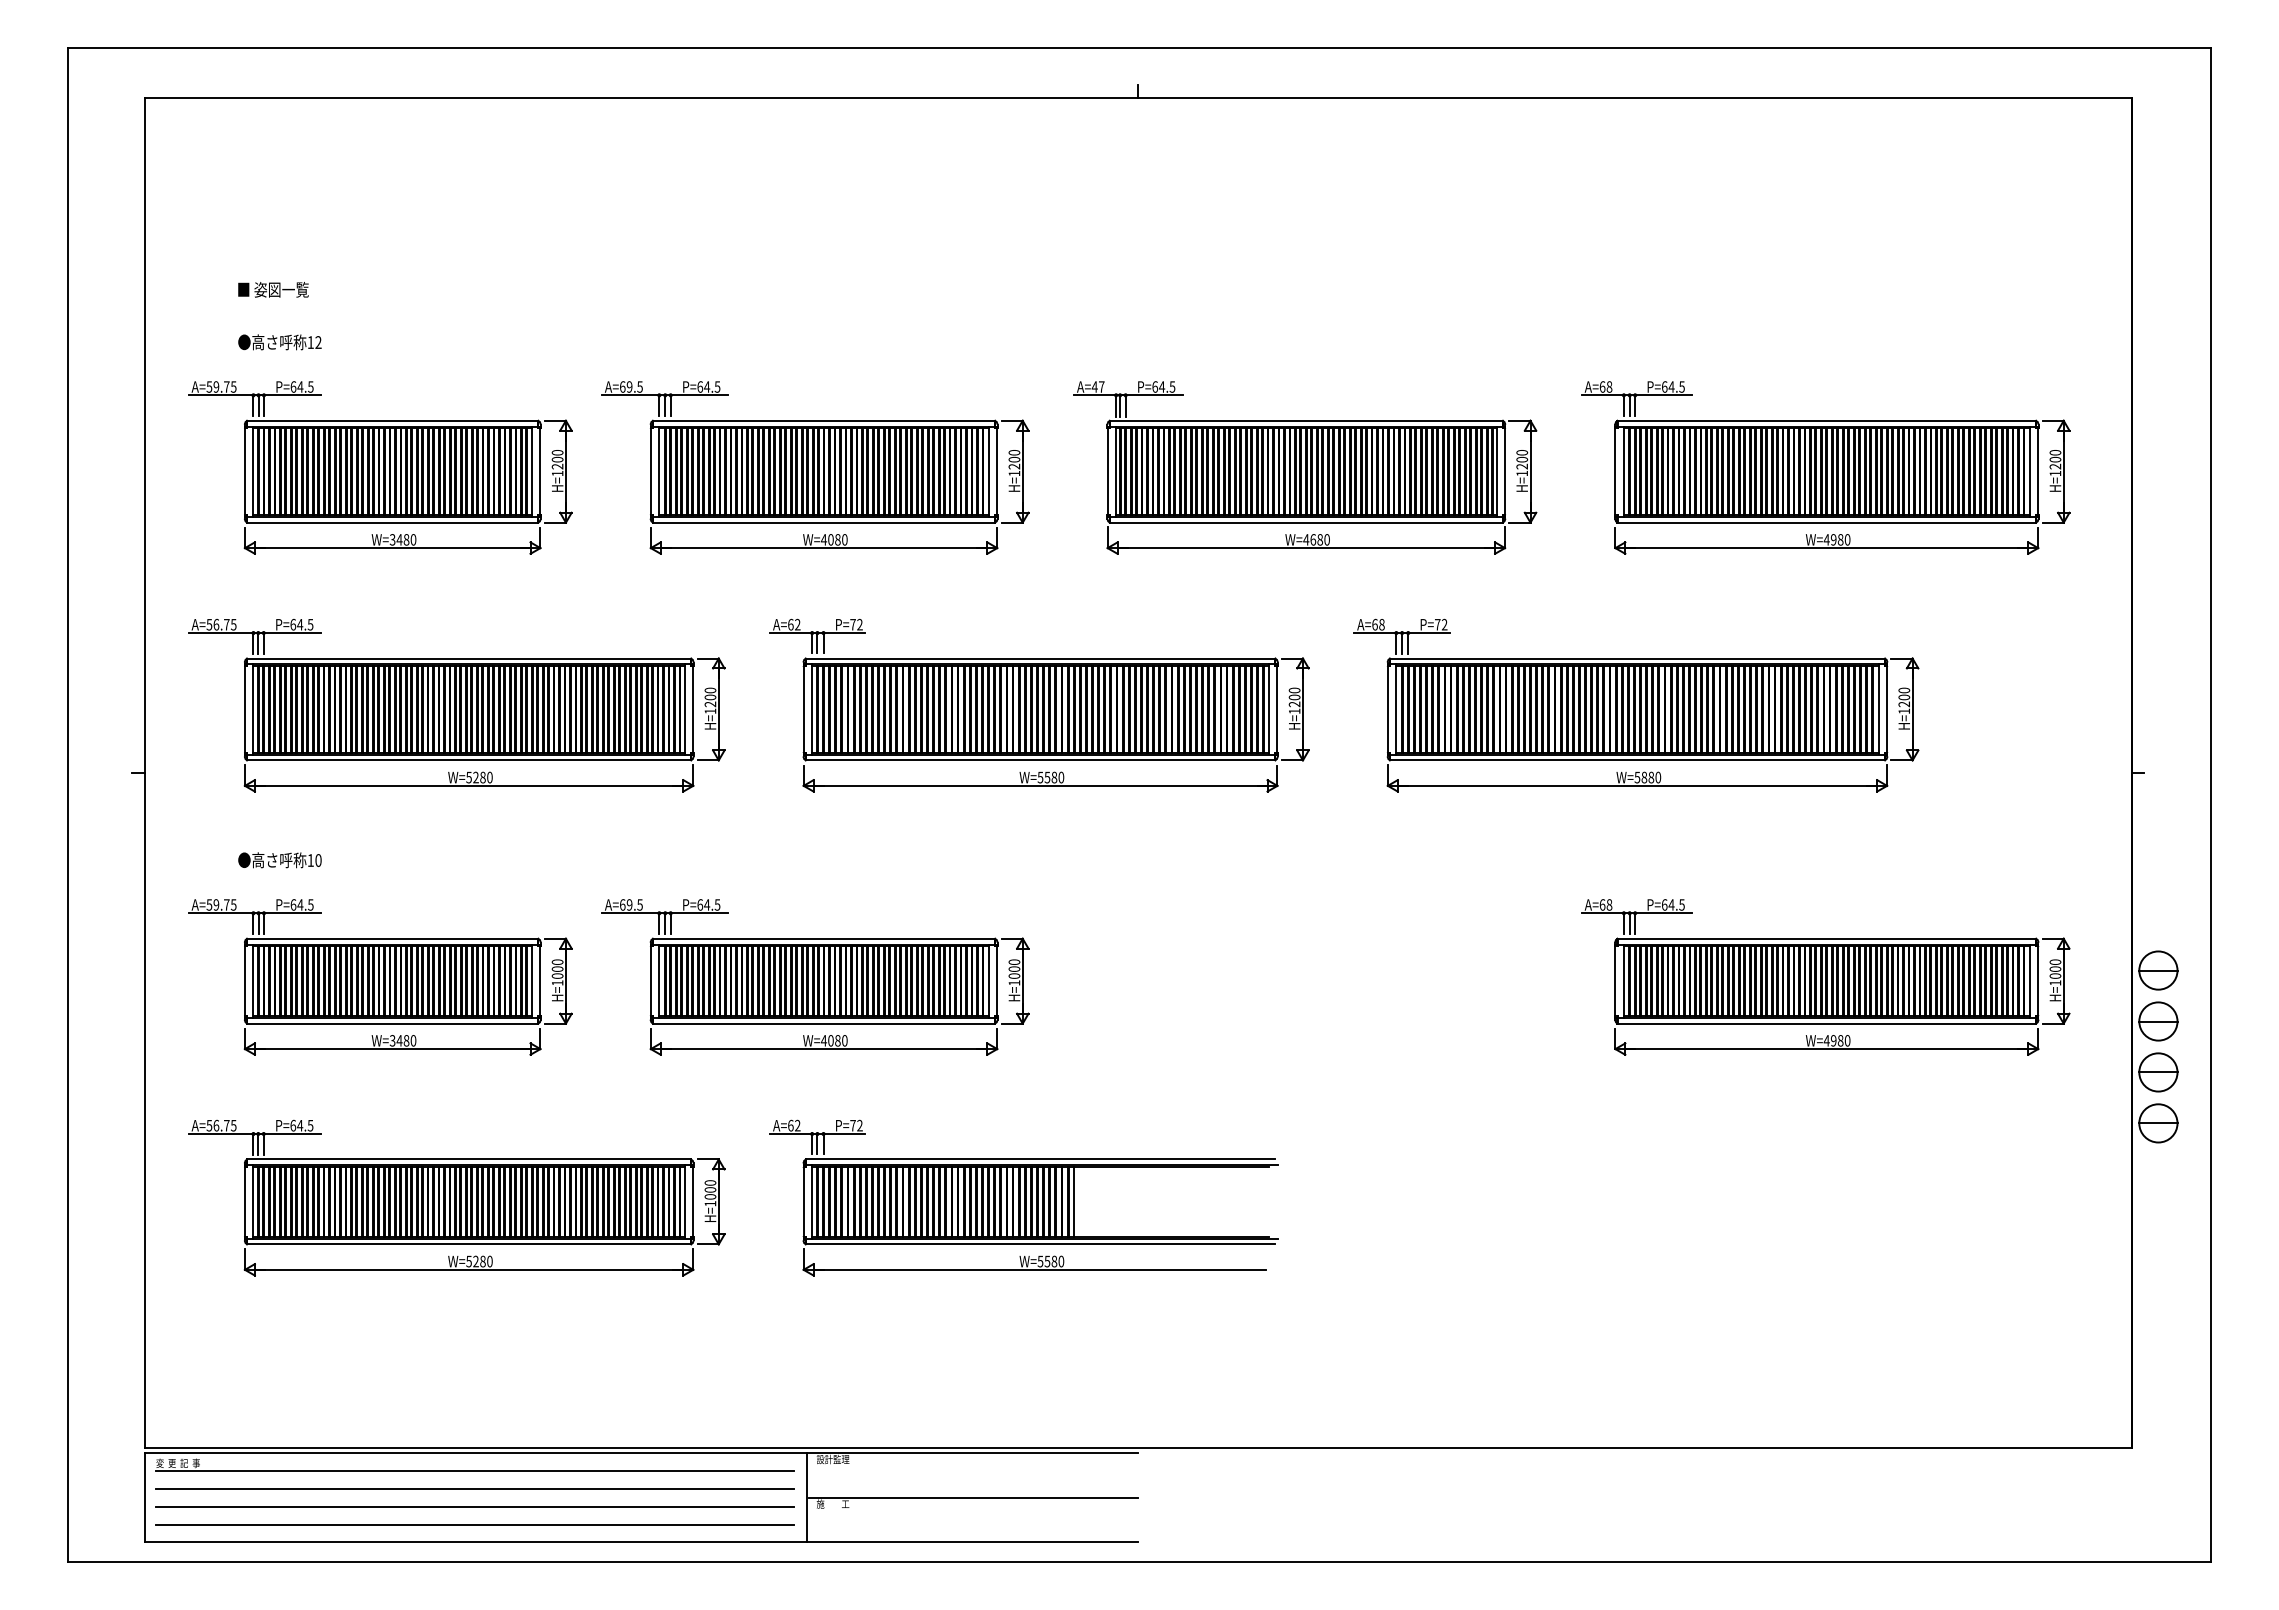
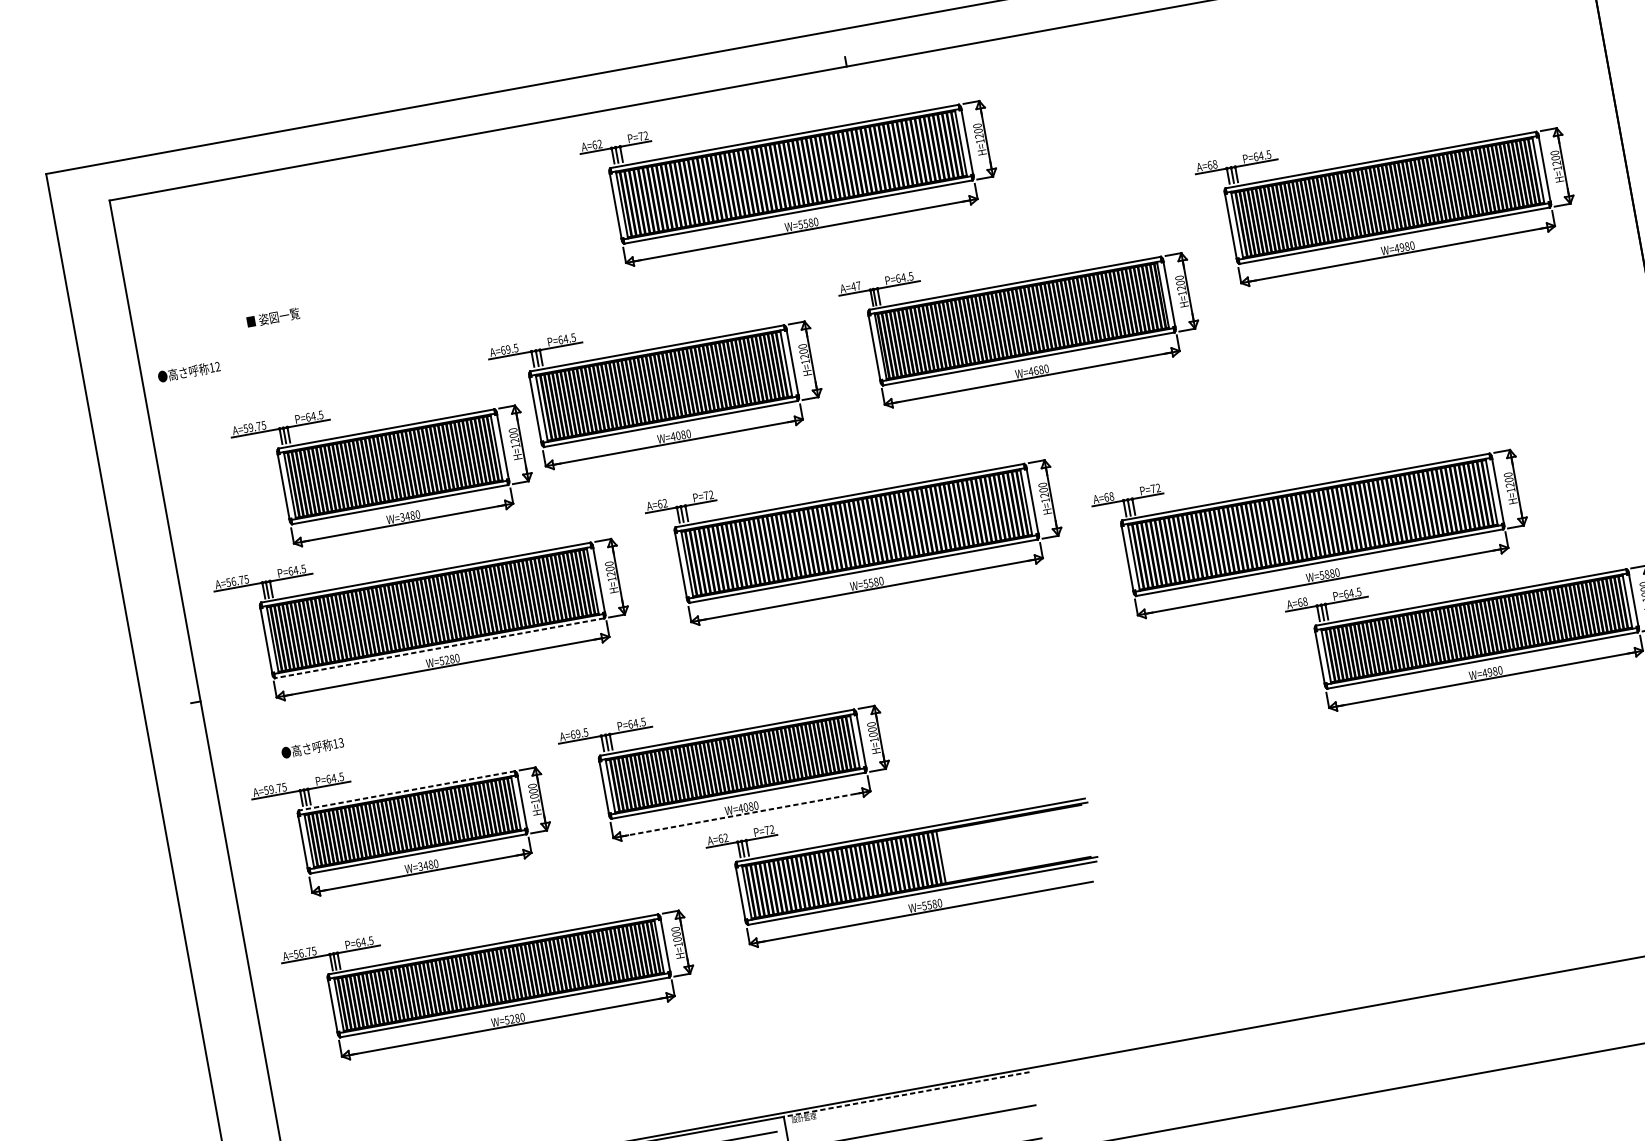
part: (1039, 221) -> (790, 171), added
text: (273, 289) -> (273, 317), moved
text: (279, 342) -> (188, 371), moved
part: (380, 467) -> (383, 465), moved
part: (1825, 467) -> (1386, 194), moved
part: (1636, 705) -> (1311, 522), moved
line: (469, 760) -> (439, 648), solid -> dashed
text: (318, 860) -> (341, 742), 10 -> 13
line: (392, 938) -> (406, 790), solid -> dashed
line: (824, 1049) -> (742, 814), solid -> dashed
part: (1023, 1197) -> (903, 860), moved
line: (972, 1453) -> (906, 1094), solid -> dashed

